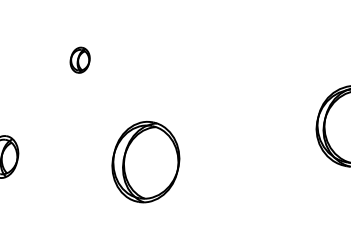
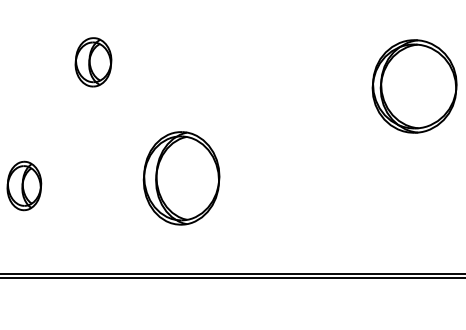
part: (80, 60) -> (93, 62), size x1.67
part: (145, 162) -> (181, 178), moved

